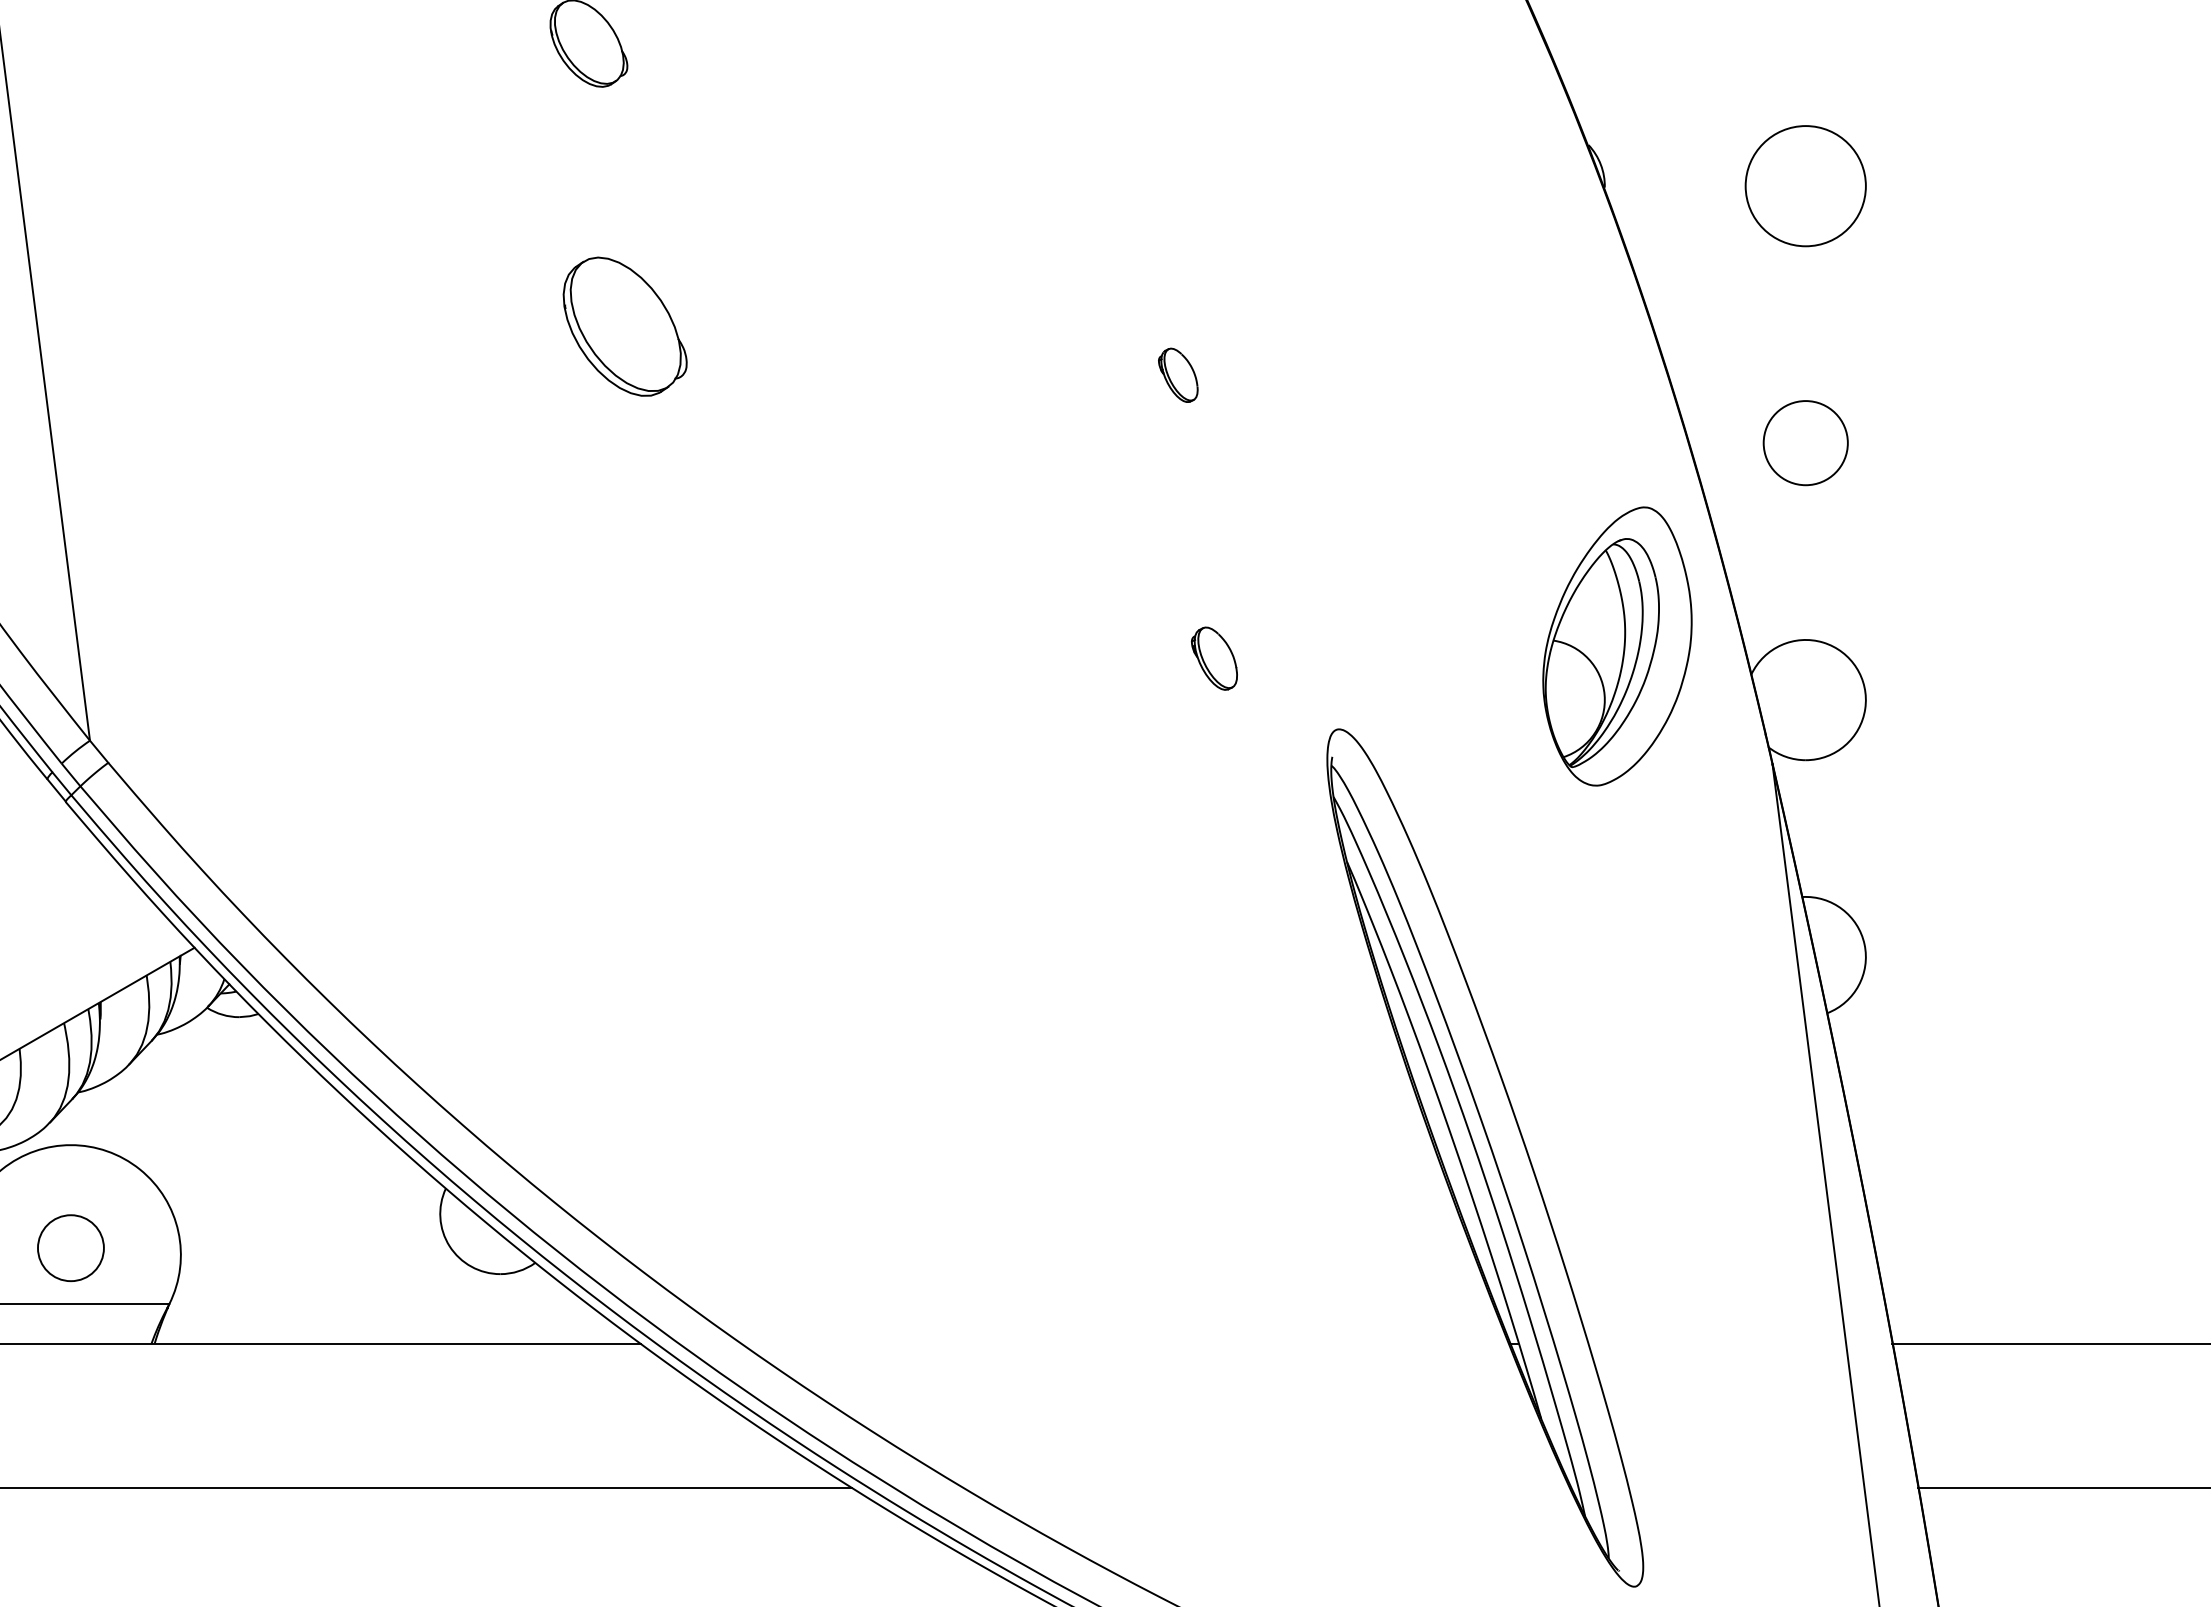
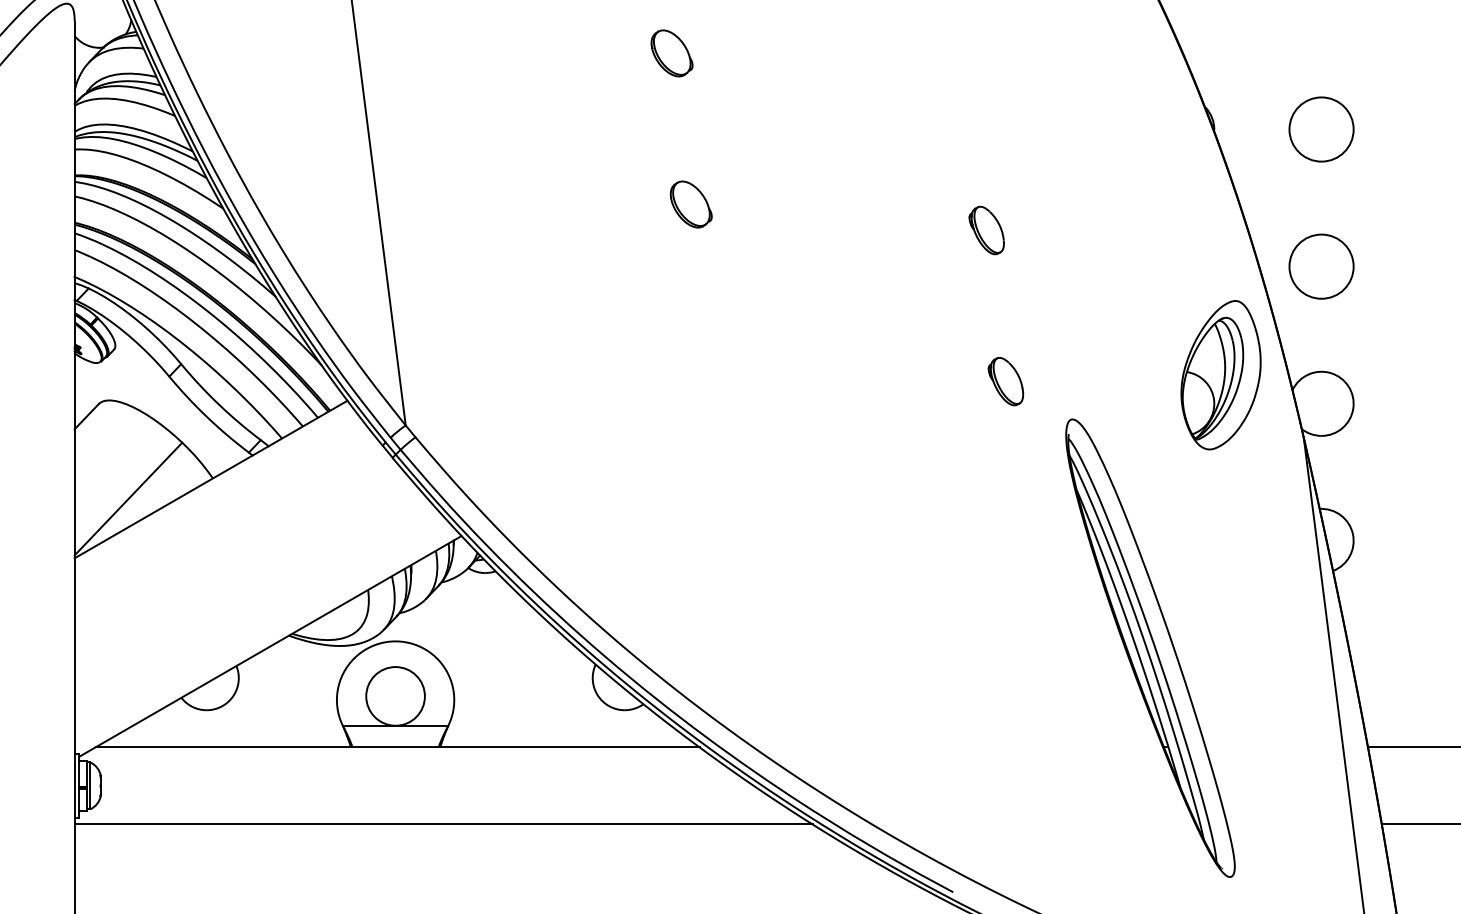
part: (623, 326) -> (690, 204), size x0.62
part: (1178, 375) -> (986, 230), size x1.67
circle: (1805, 442) -> (1321, 266), size x1.43
part: (1213, 658) -> (1005, 381), size x1.43
circle: (70, 1248) -> (395, 696), size x1.67

